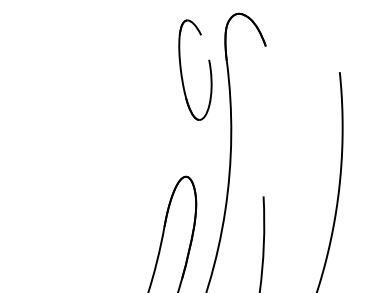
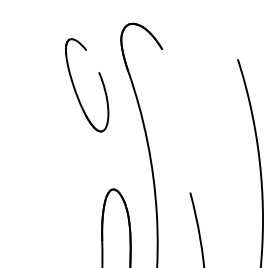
part: (182, 72) -> (76, 89), moved

